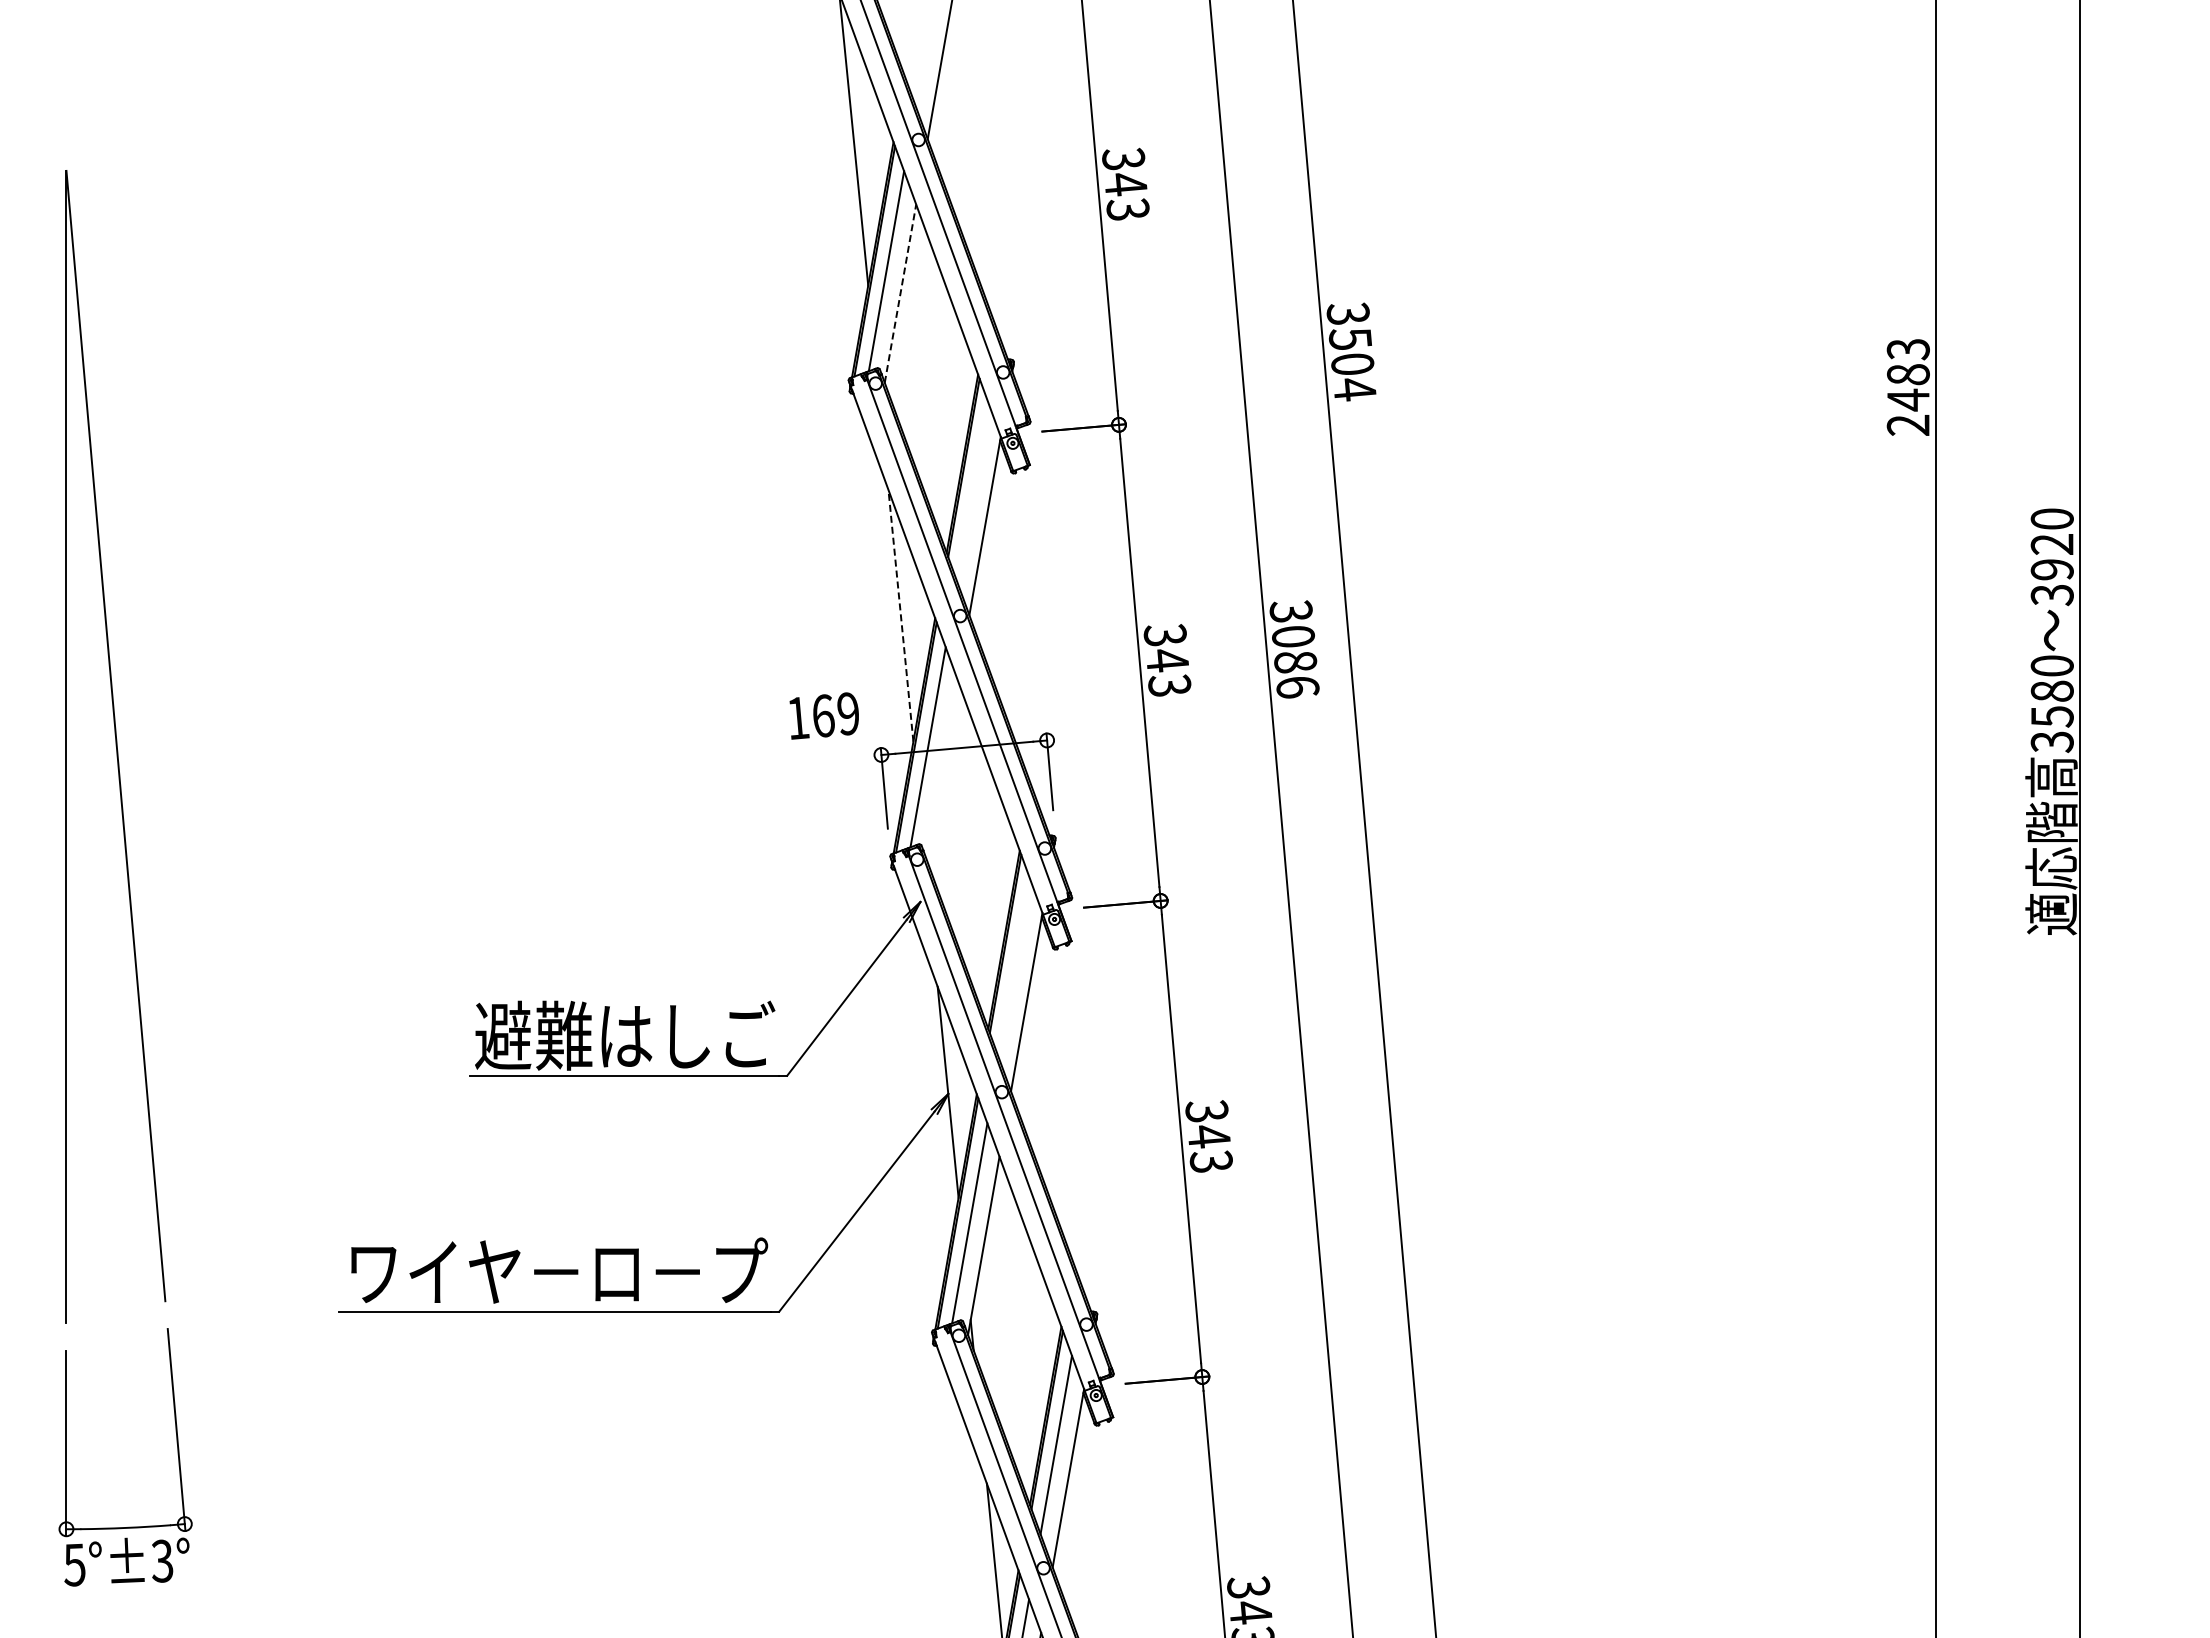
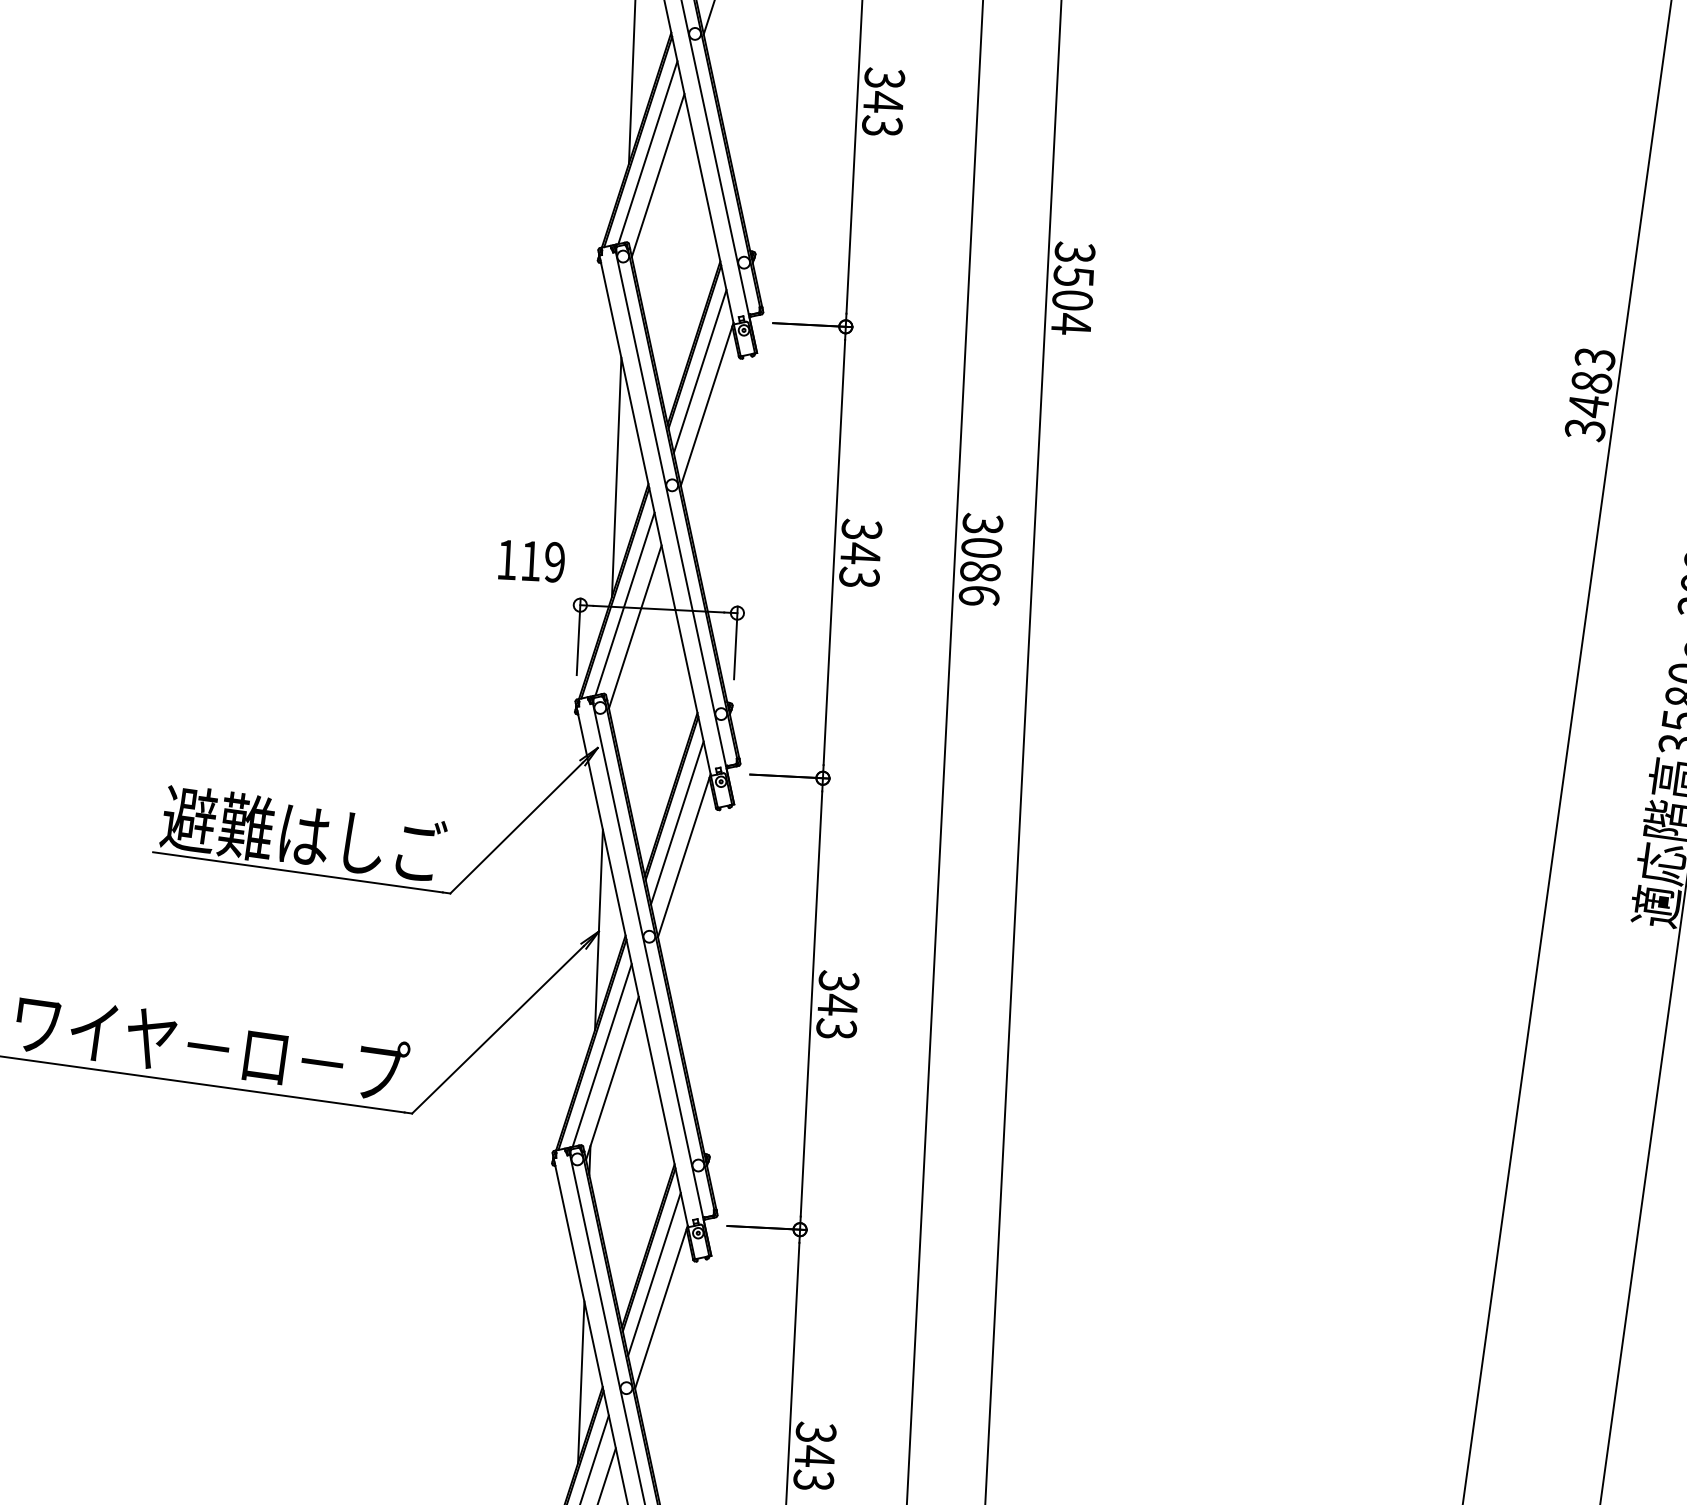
line: (900, 293) -> (658, 175), dashed -> solid
text: (1908, 425) -> (1585, 430), 2483 -> 3483
line: (972, 492) -> (699, 371), added
line: (900, 615) -> (616, 477), dashed -> solid
text: (823, 715) -> (531, 560), 169 -> 119
line: (941, 769) -> (634, 626), added
line: (1014, 968) -> (677, 822), added

